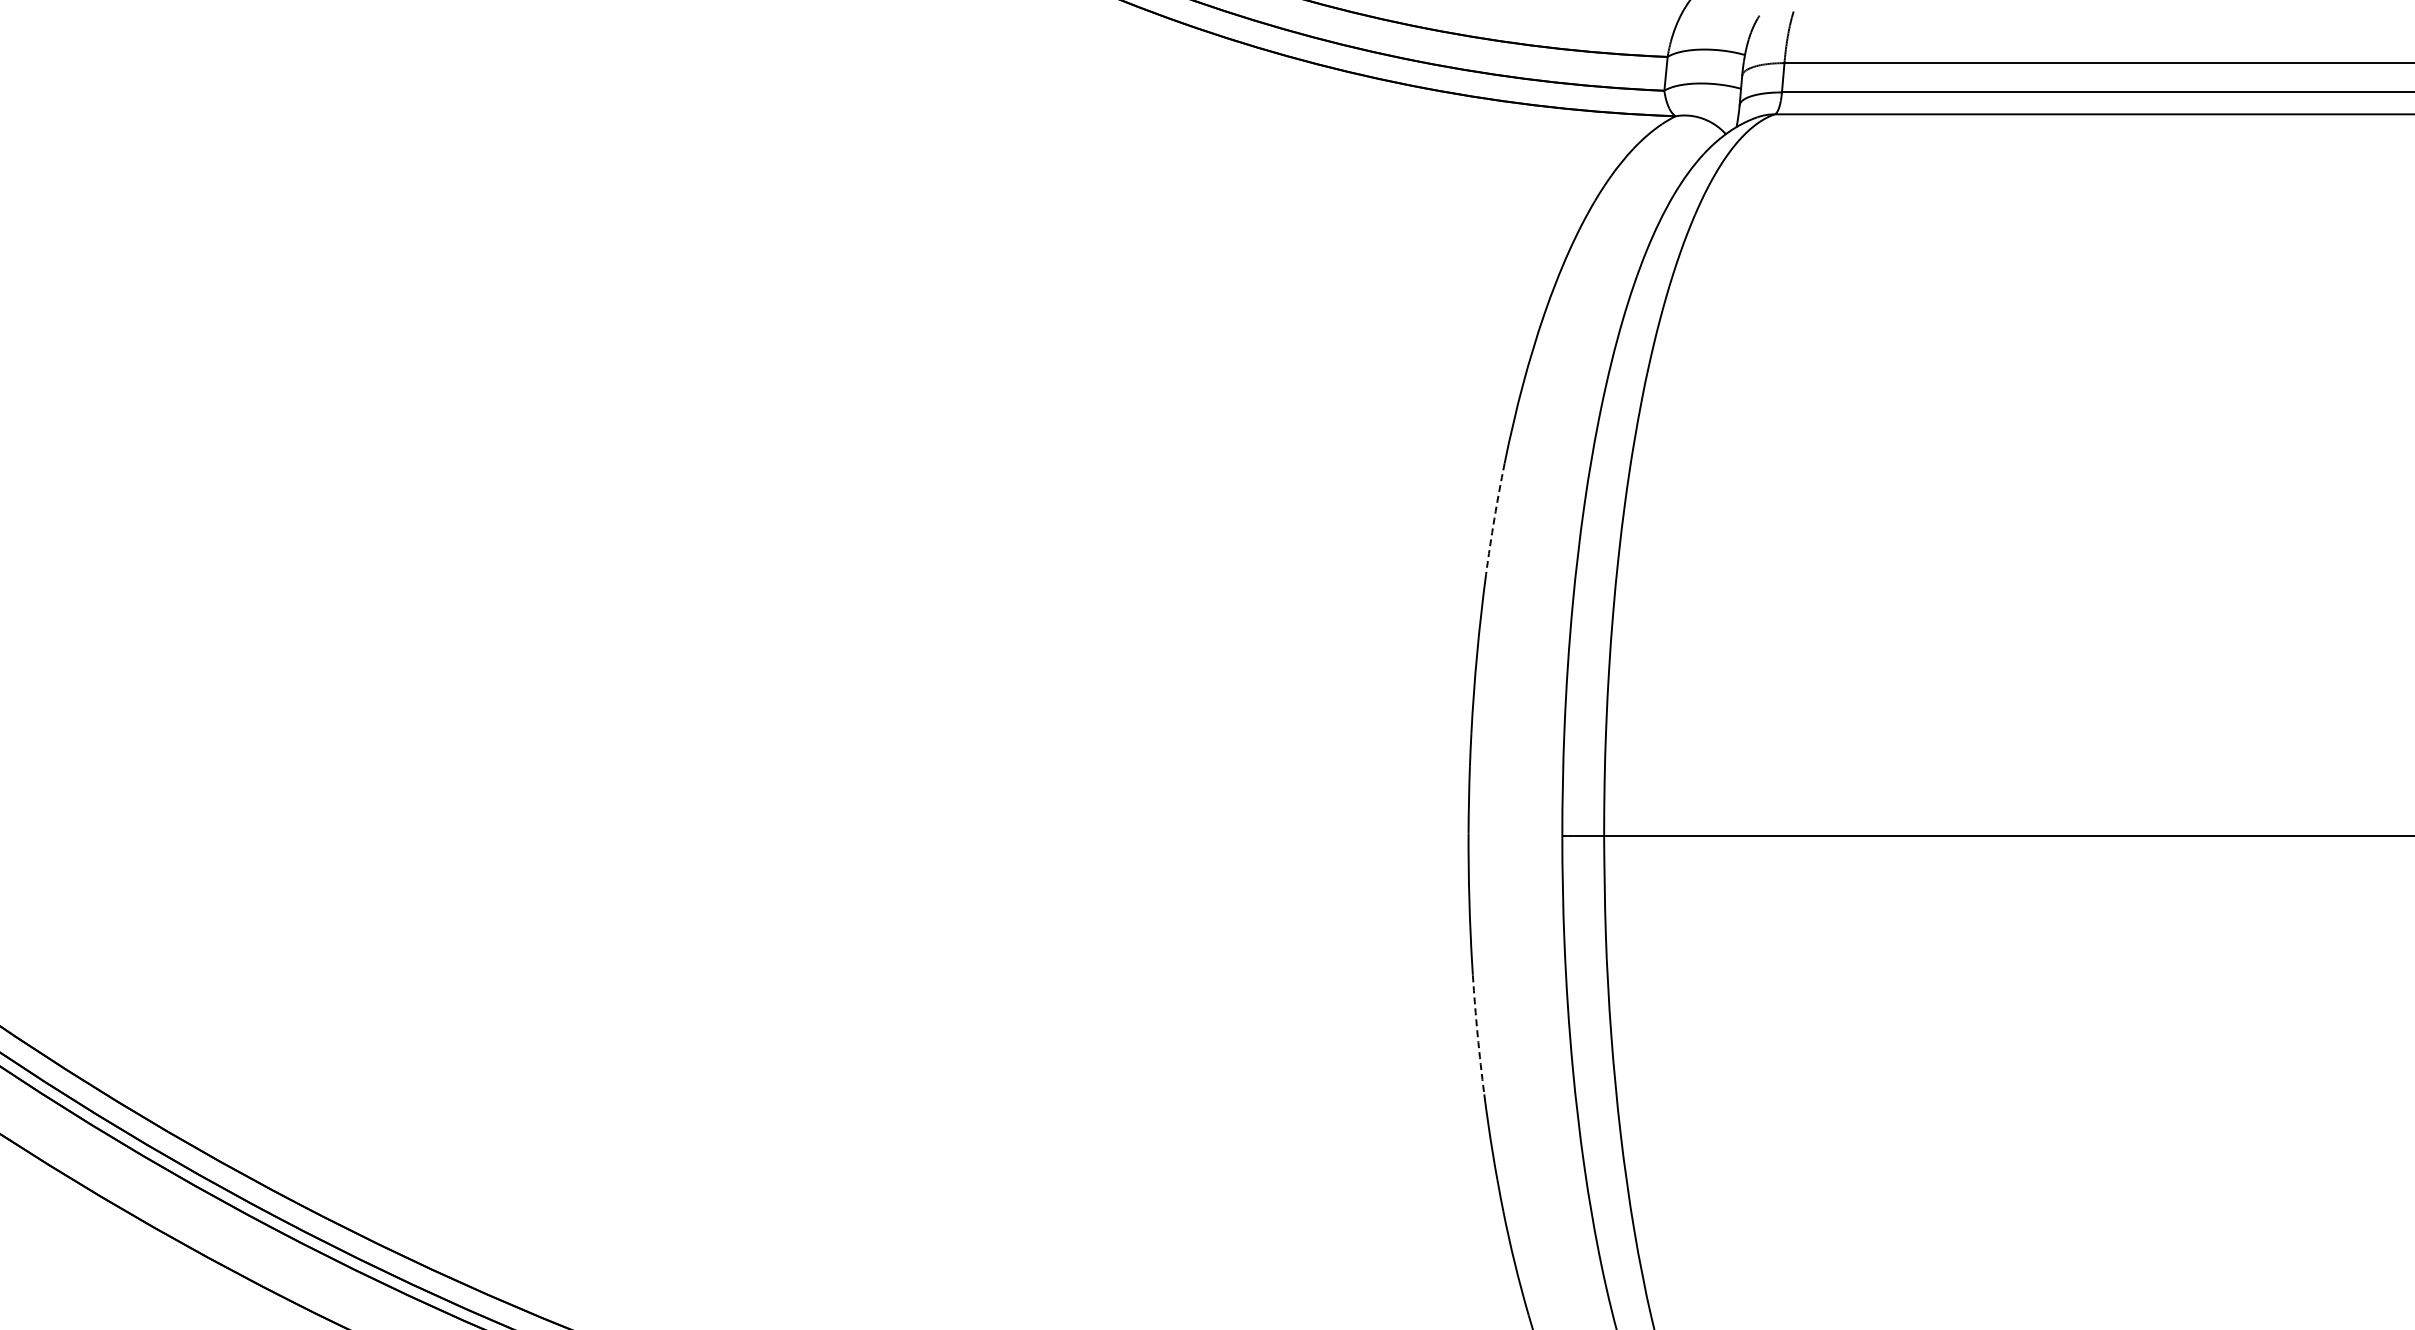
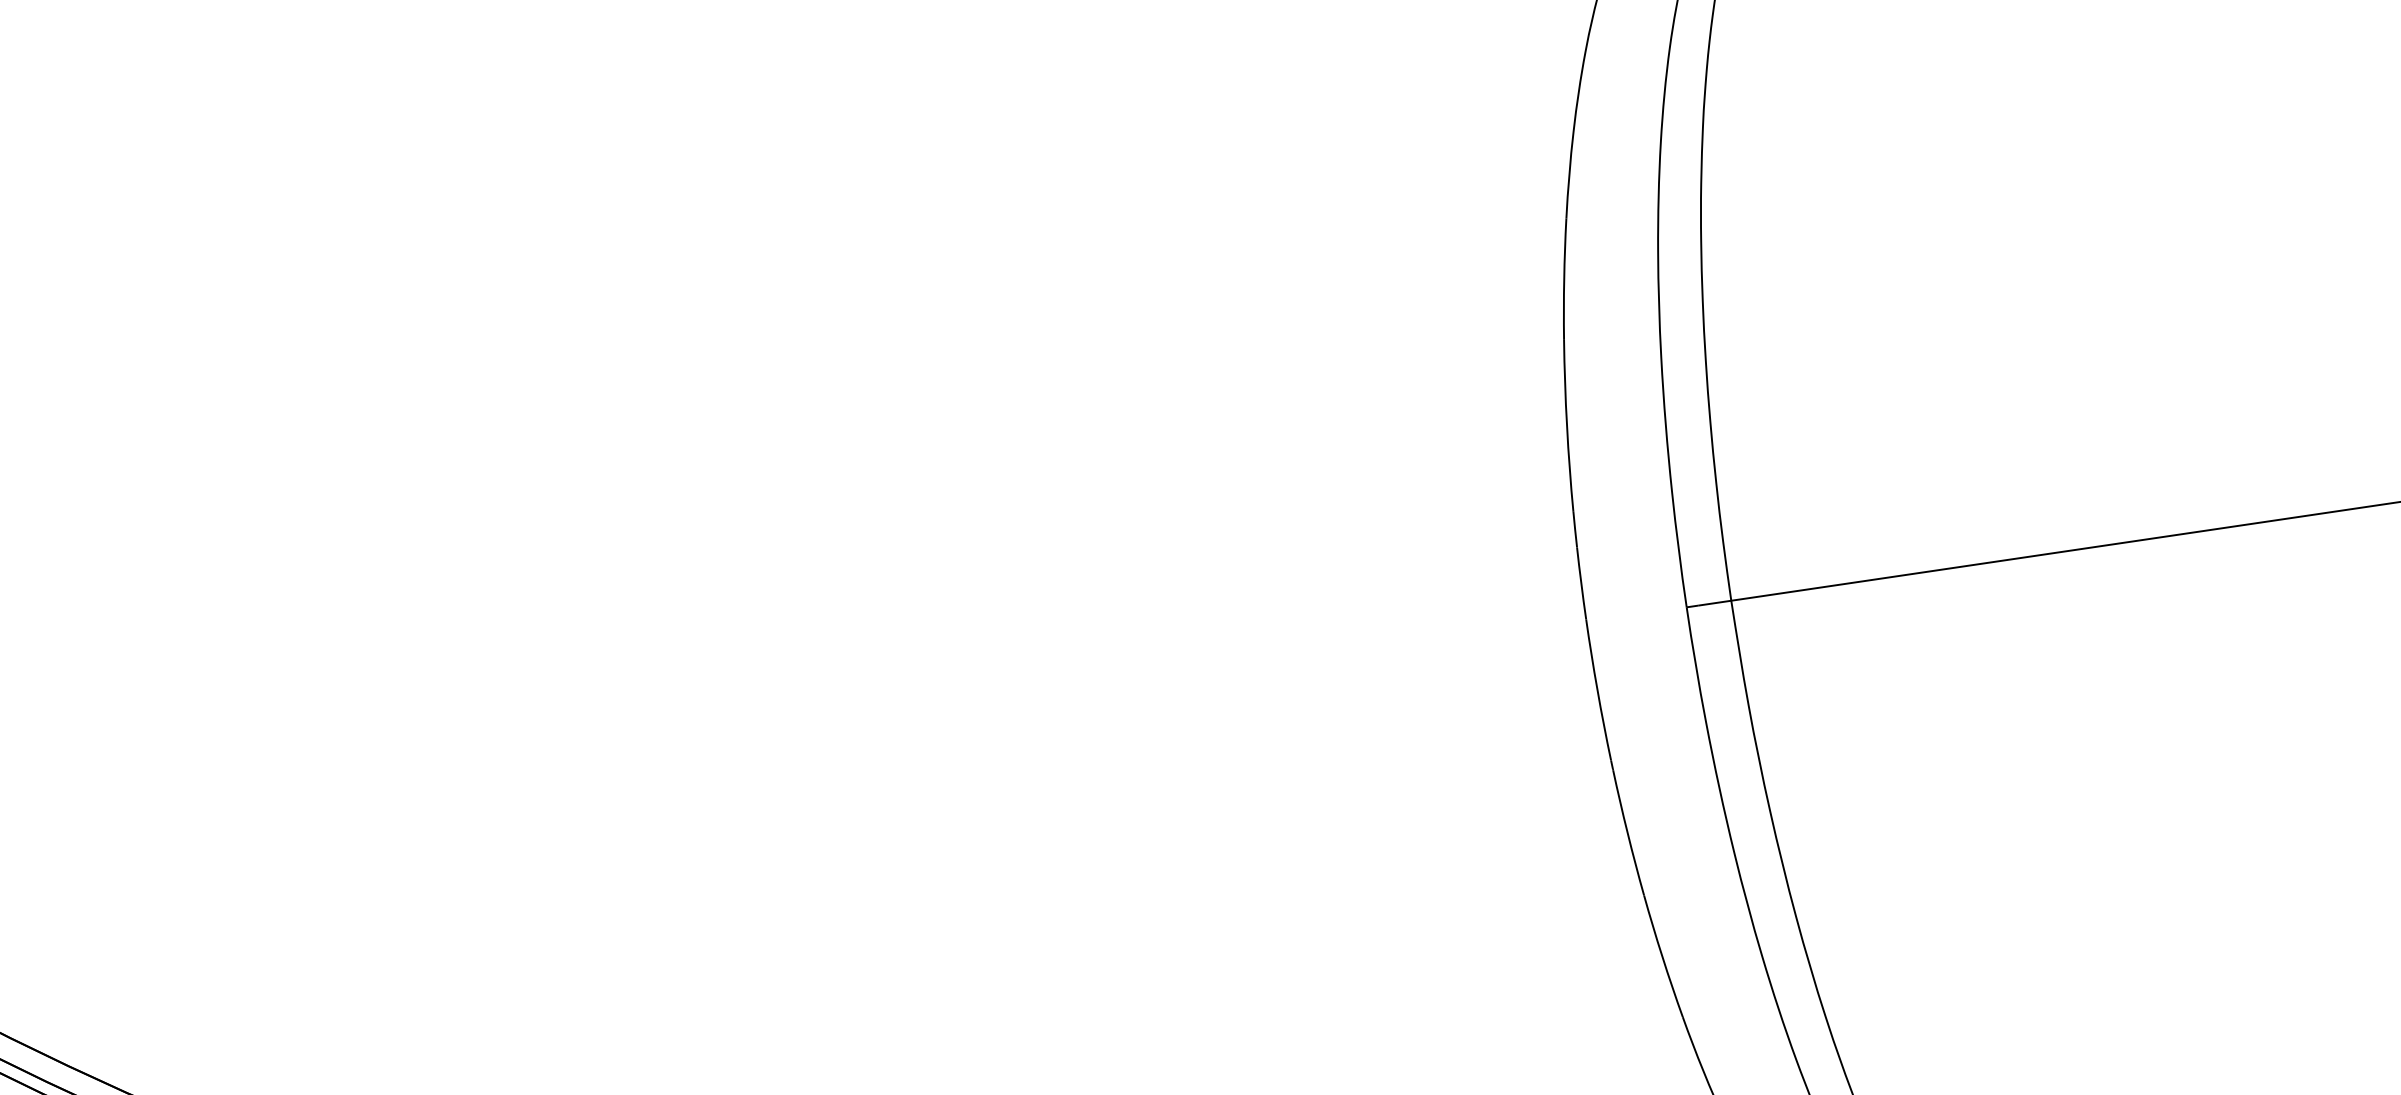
arc: (1494, 518) -> (1564, 279), dashed -> solid
arc: (1477, 1034) -> (1627, 832), dashed -> solid

